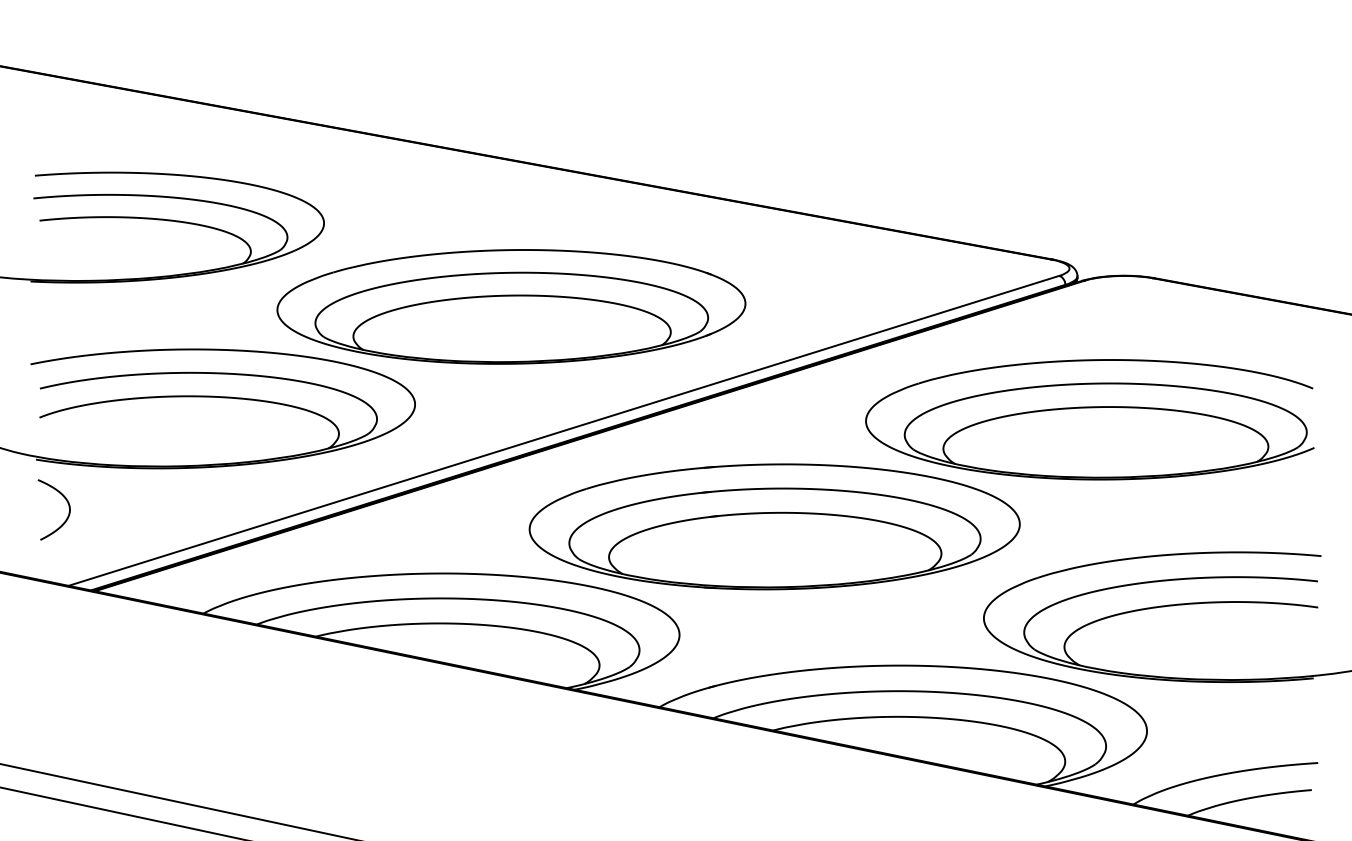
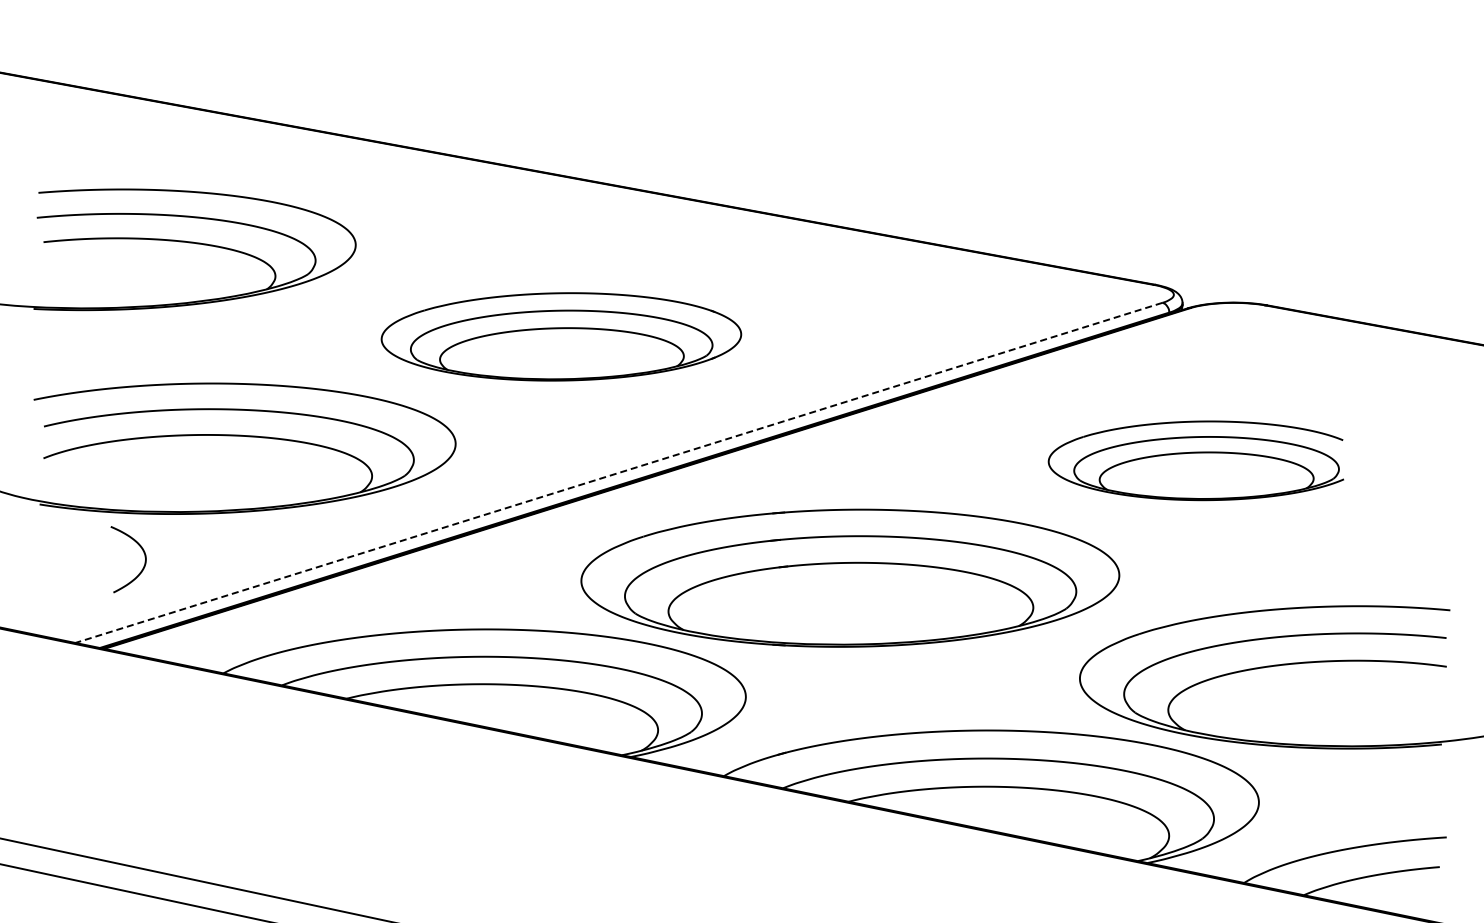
part: (511, 306) -> (561, 336), size x0.7
part: (1089, 419) -> (1195, 460), size x0.6
line: (563, 431) -> (618, 473), solid -> dashed
curve: (68, 507) -> (144, 557), moved

